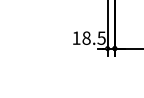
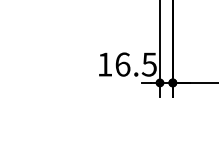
text: (86, 37) -> (122, 63), 18.5 -> 16.5

